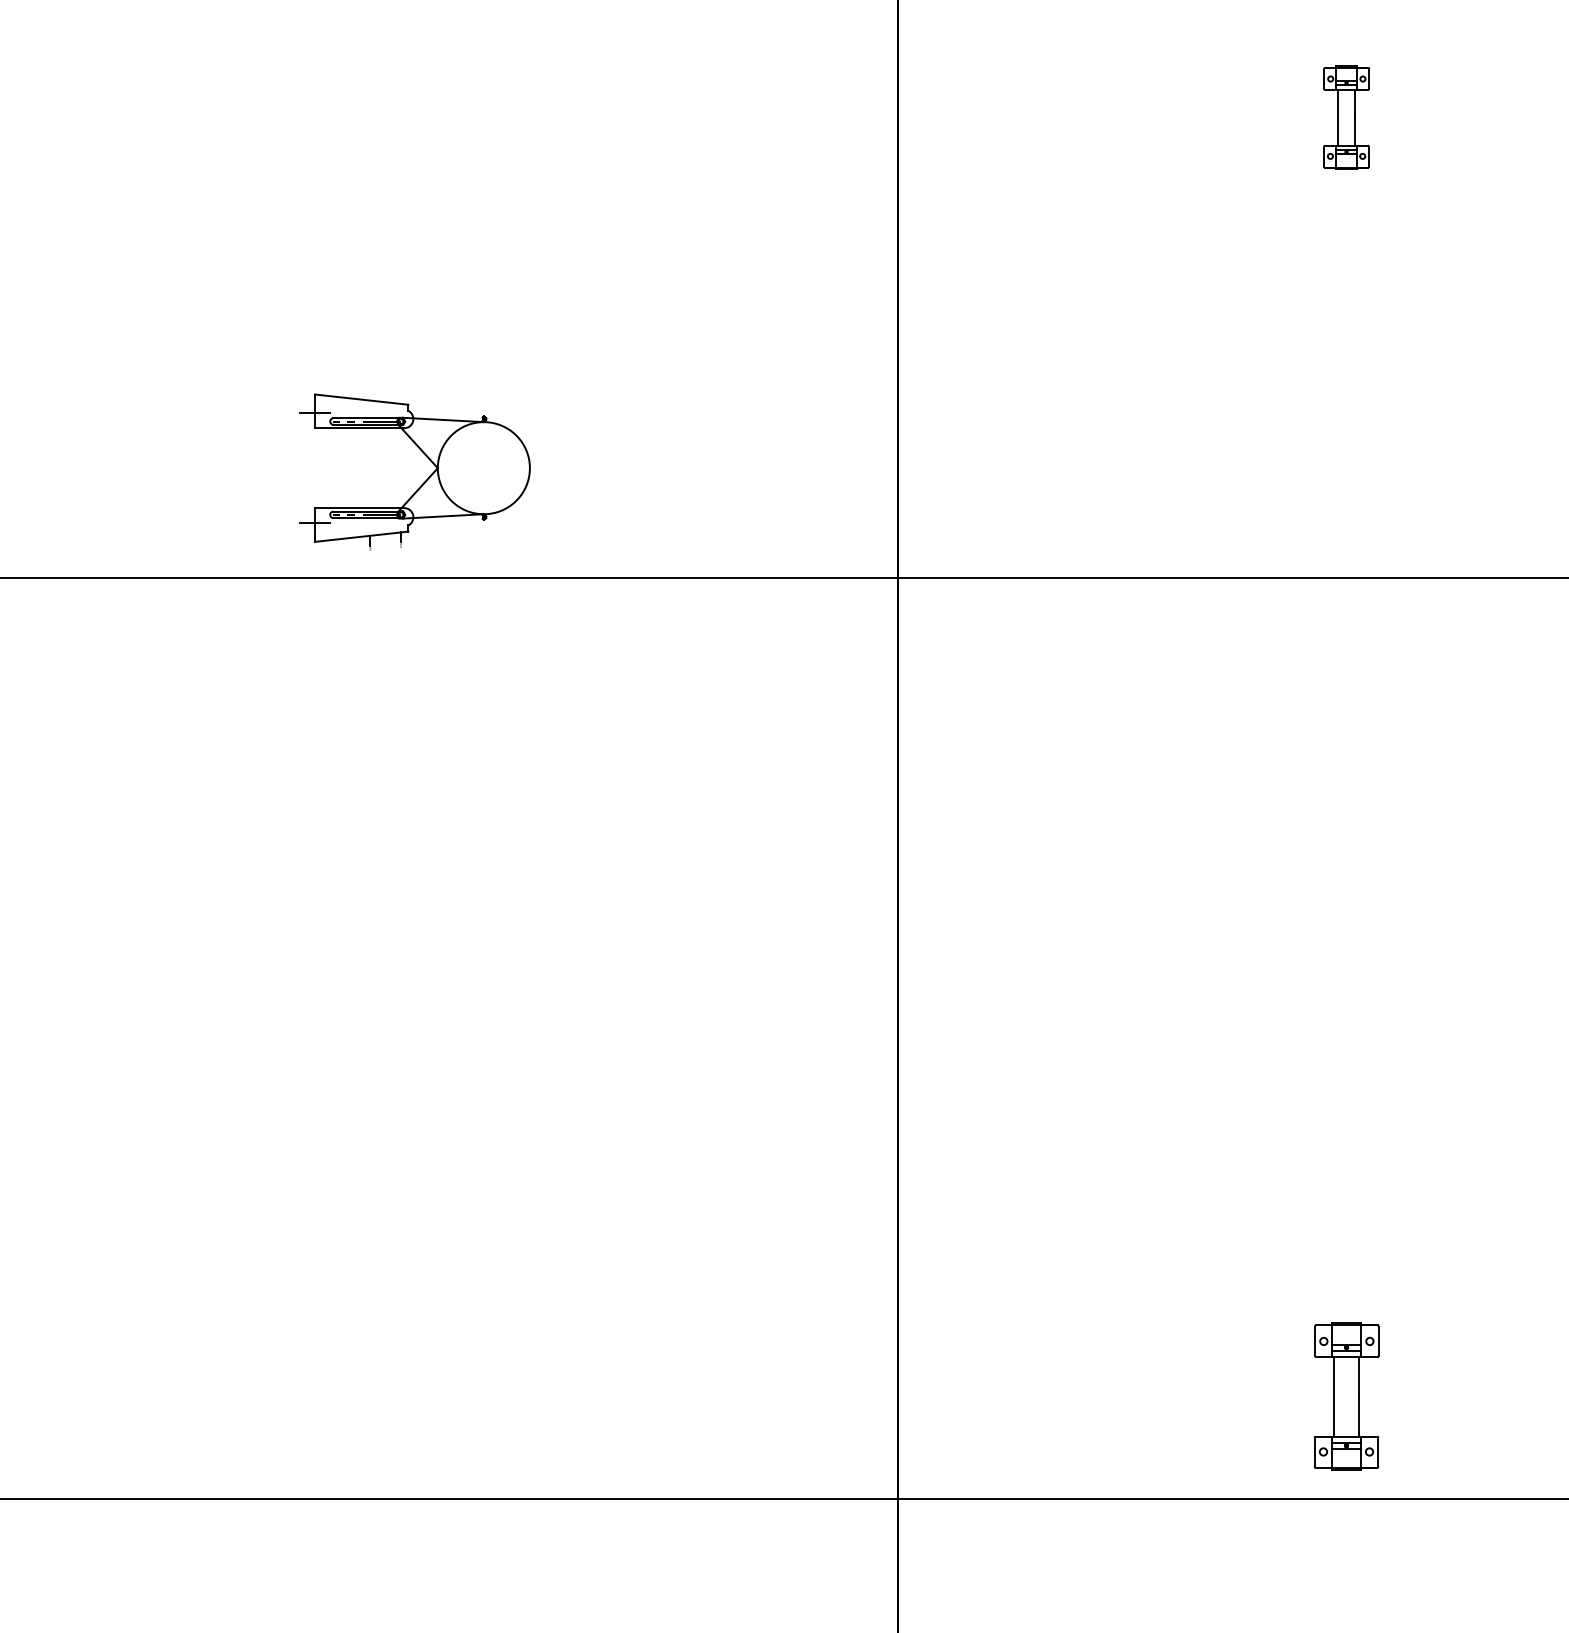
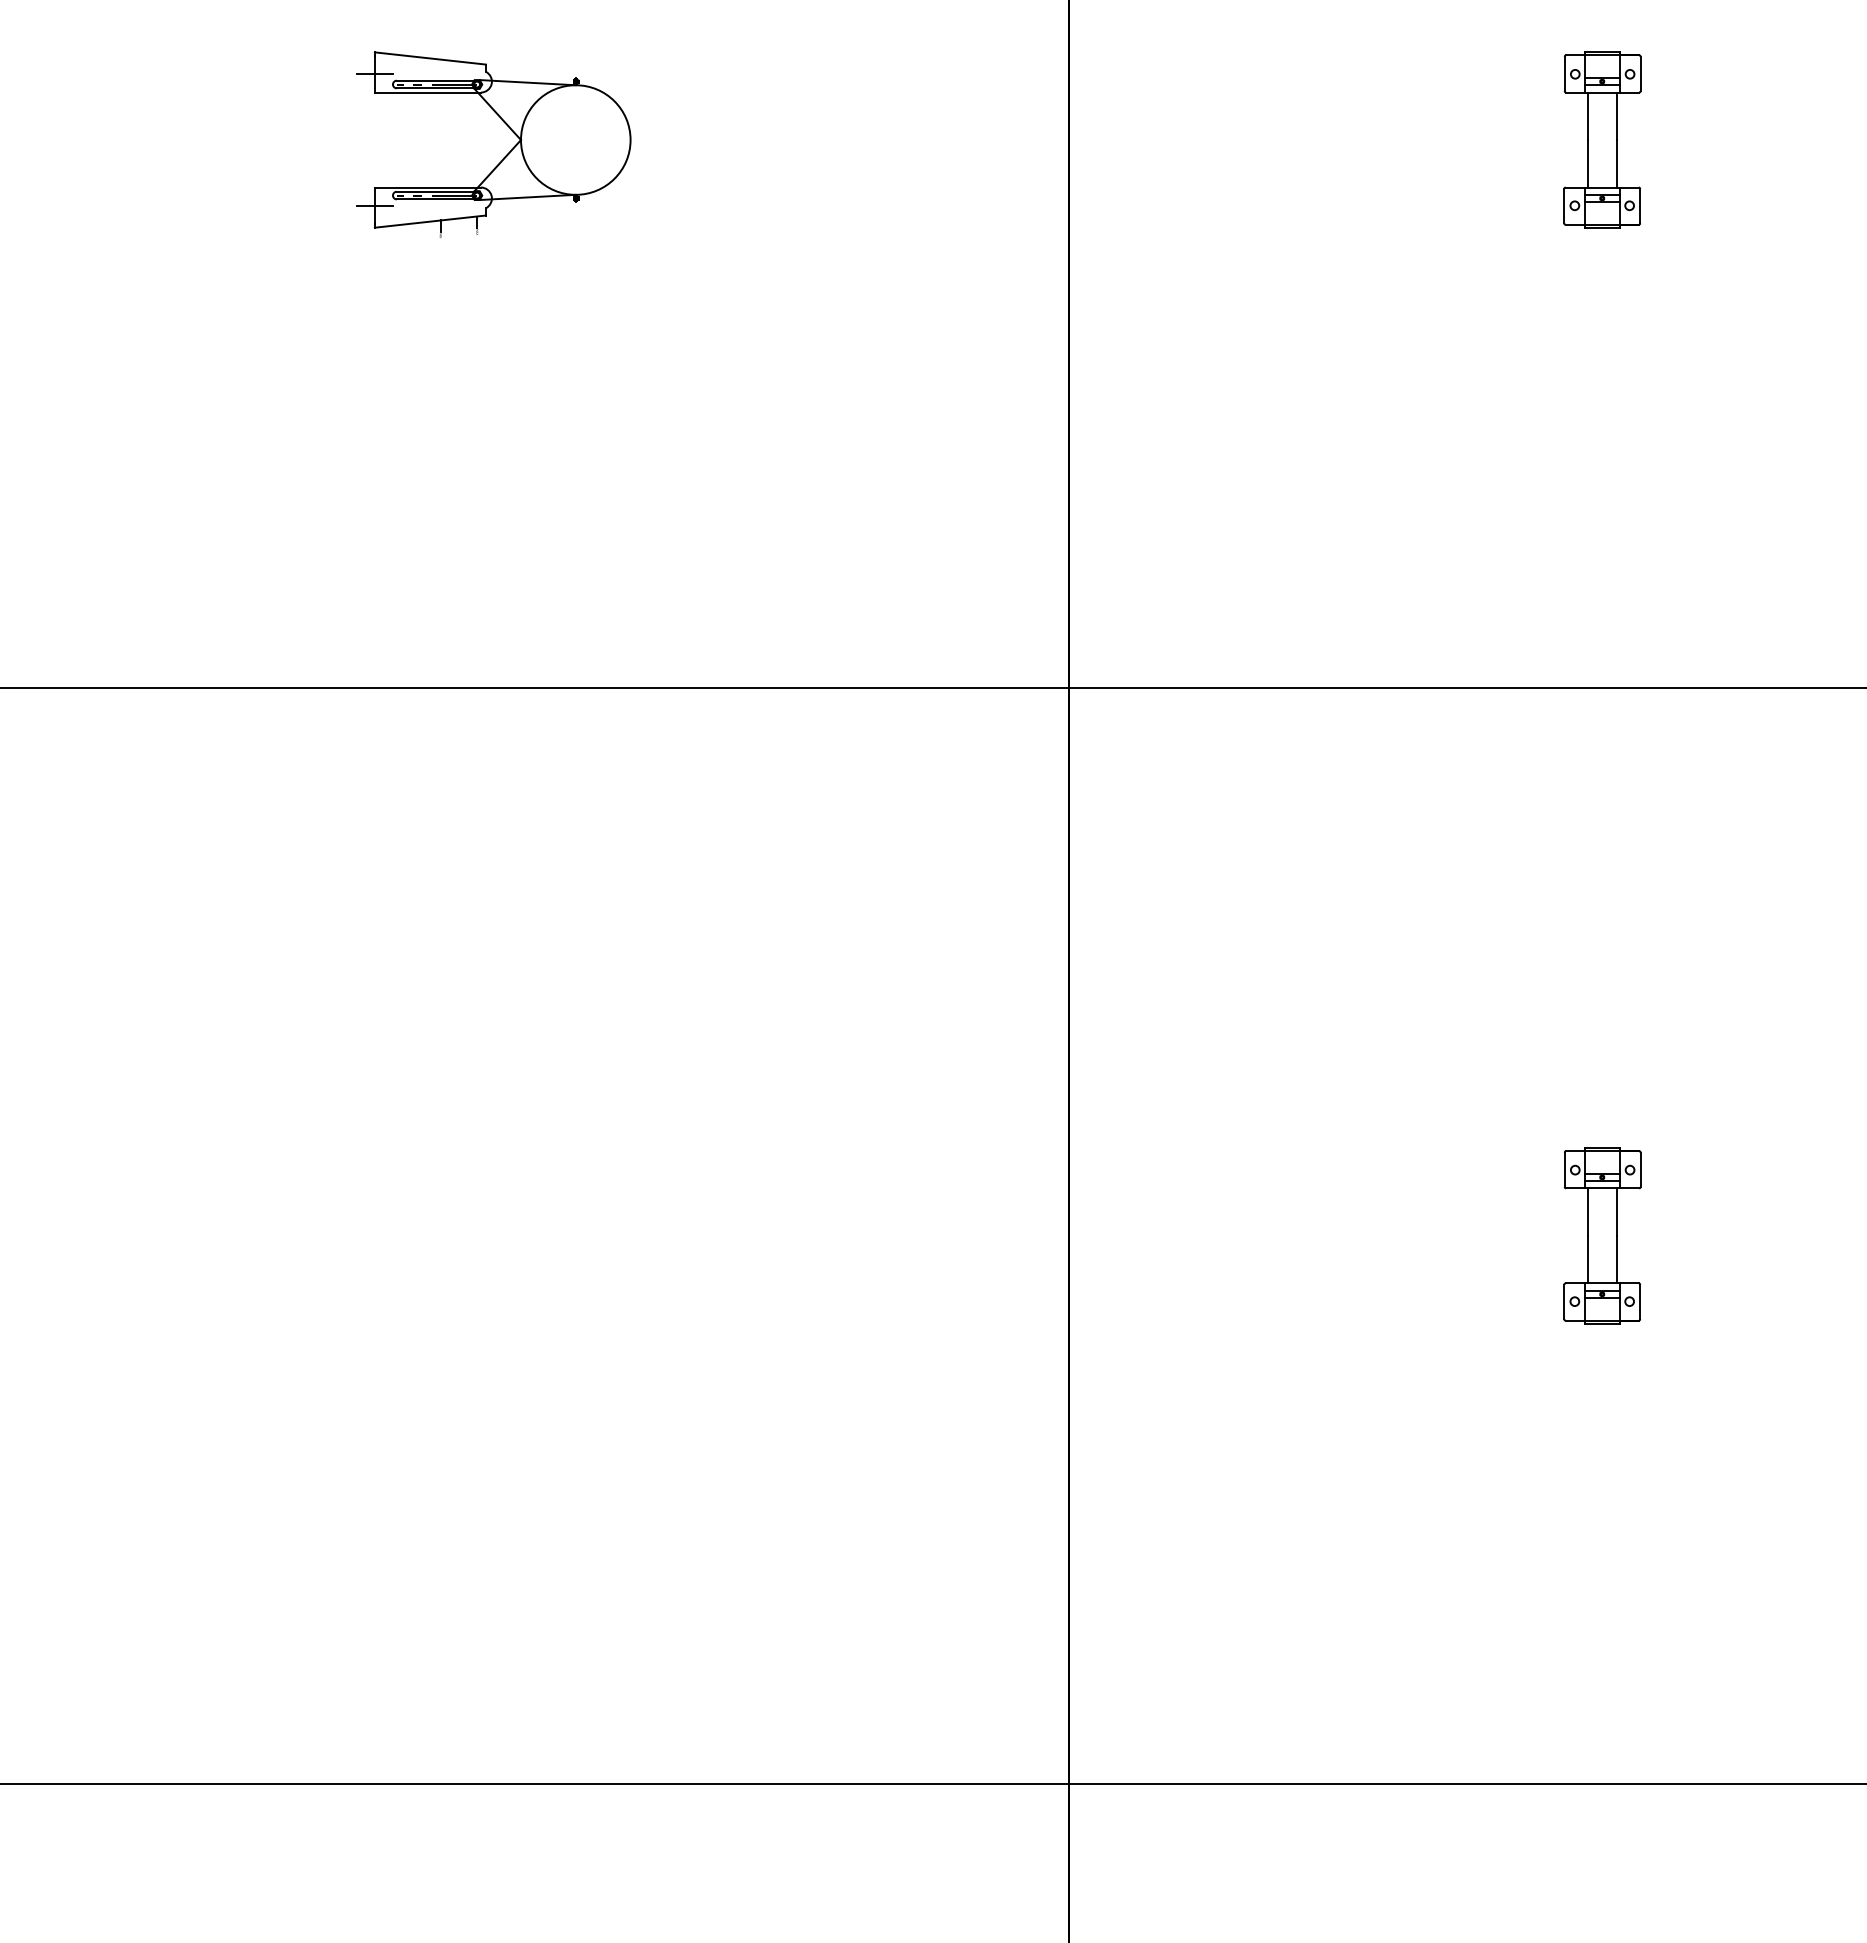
part: (1346, 117) -> (1602, 139), size x1.43
part: (424, 481) -> (505, 155), moved
part: (1346, 1396) -> (1602, 1235), moved

